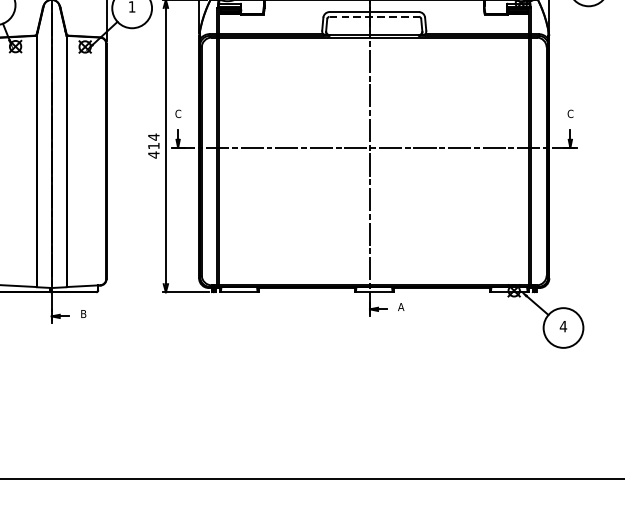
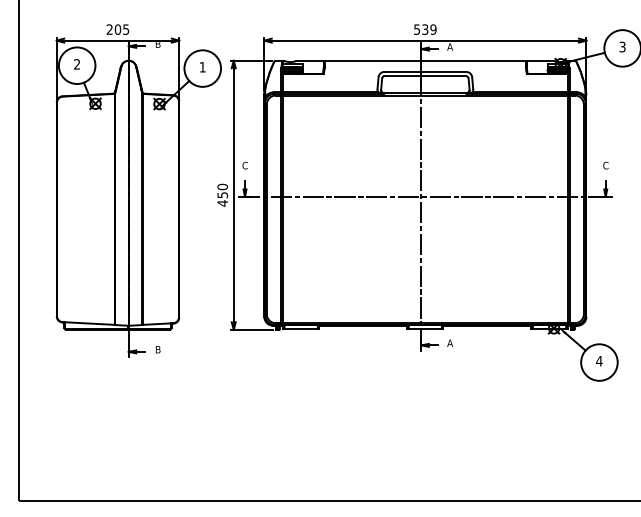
line: (374, 16) -> (425, 76), dashed -> solid
text: (153, 140) -> (222, 190), 414 -> 450

